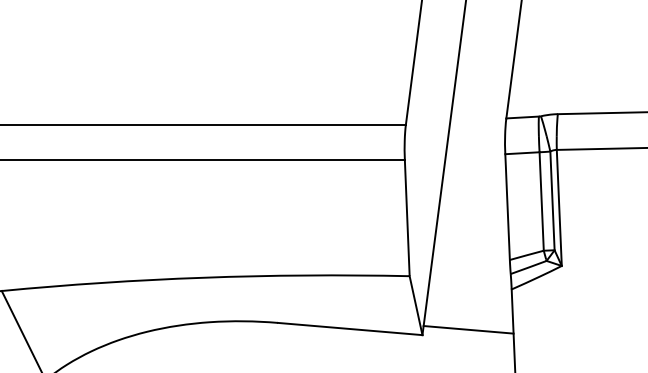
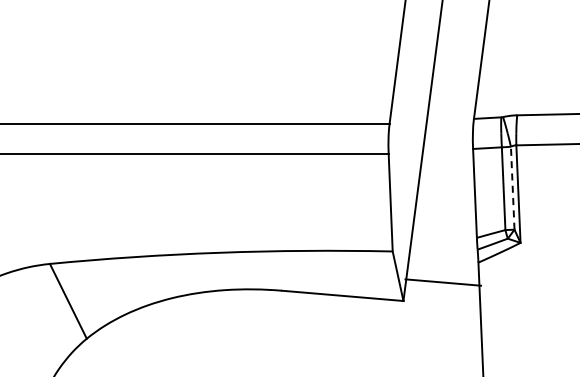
line: (552, 200) -> (512, 187), solid -> dashed
line: (468, 329) -> (443, 282), moved

